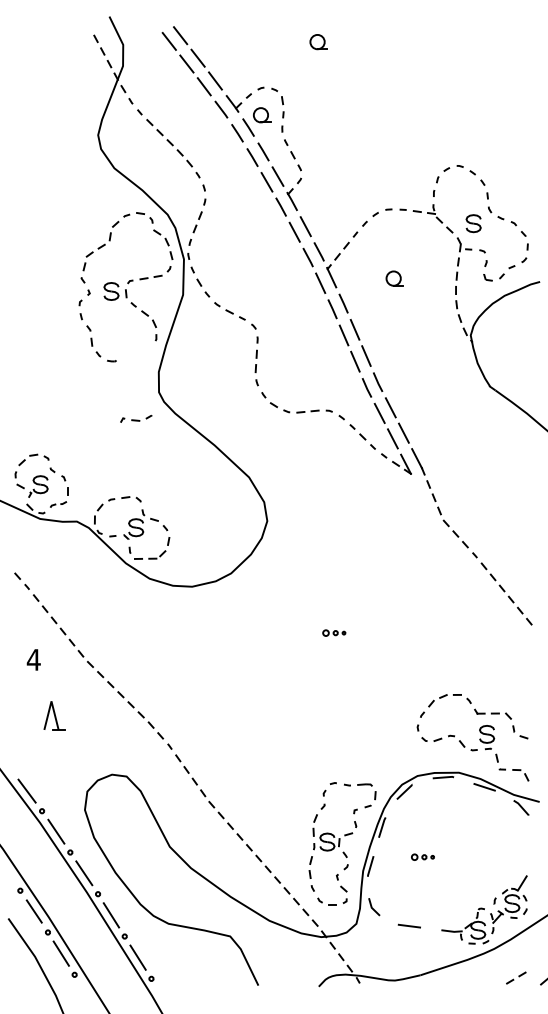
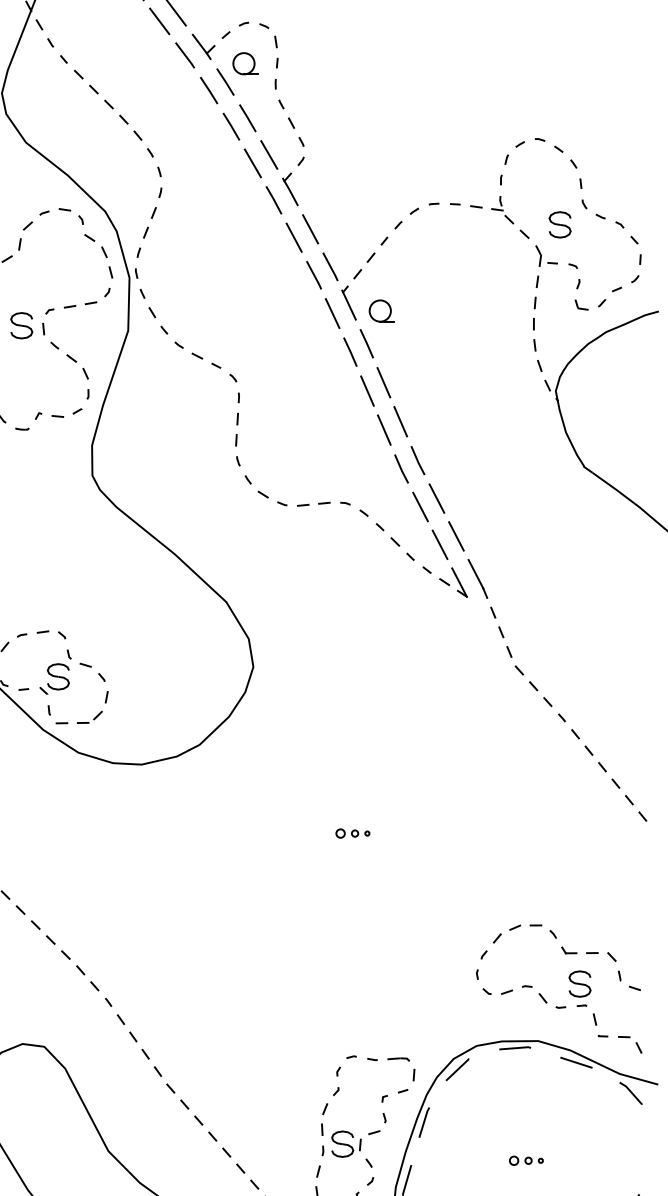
part: (394, 278) -> (381, 310), moved
part: (136, 418) -> (58, 413), moved
part: (422, 856) -> (525, 1159), moved

